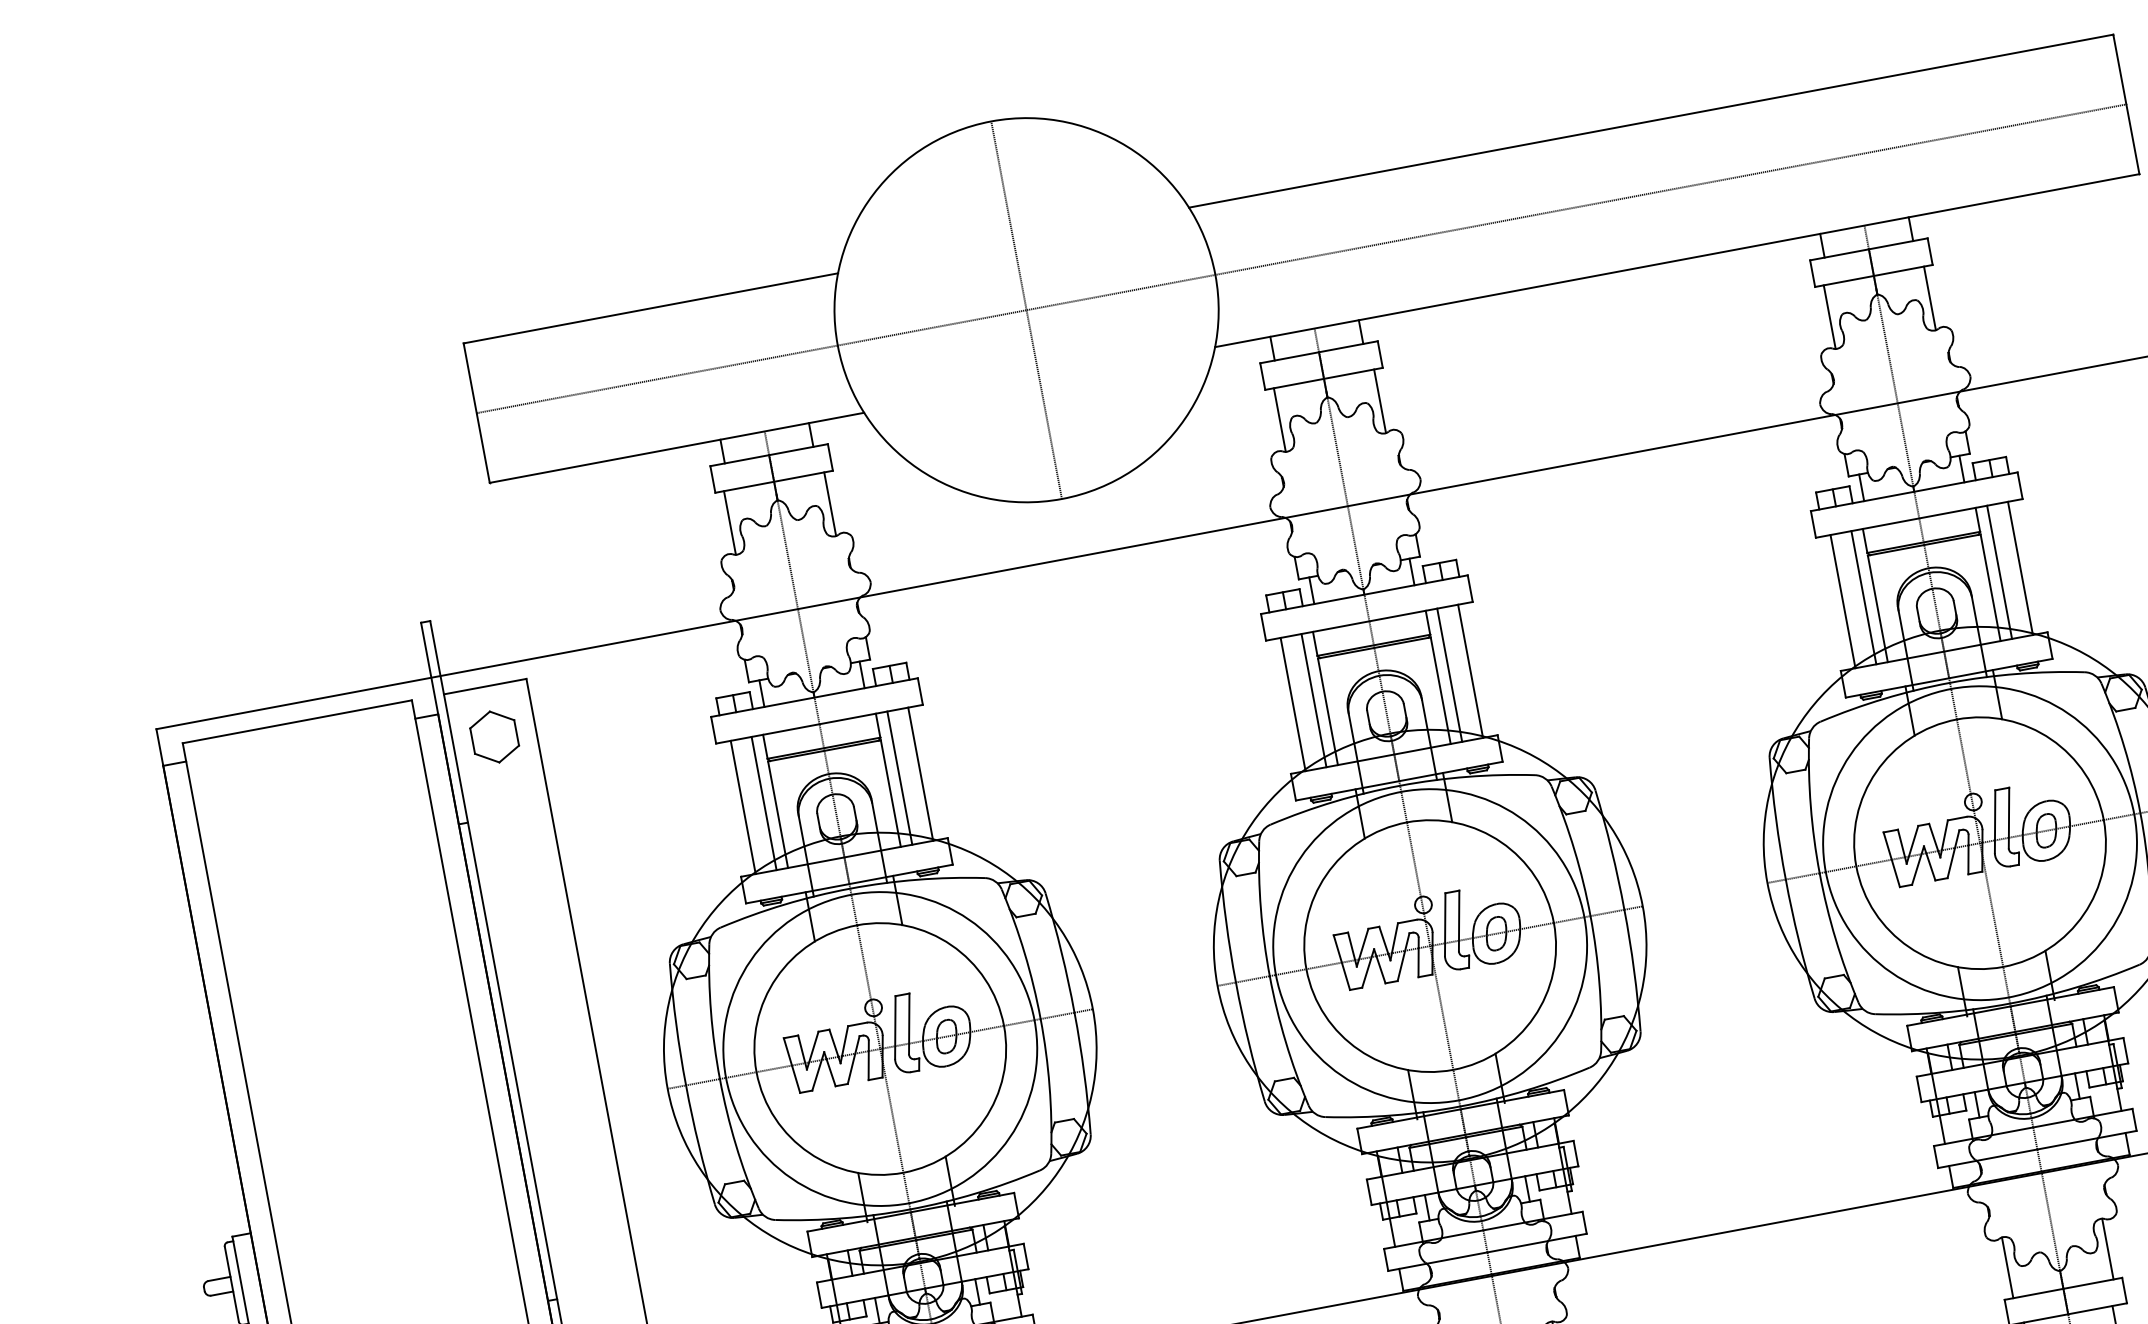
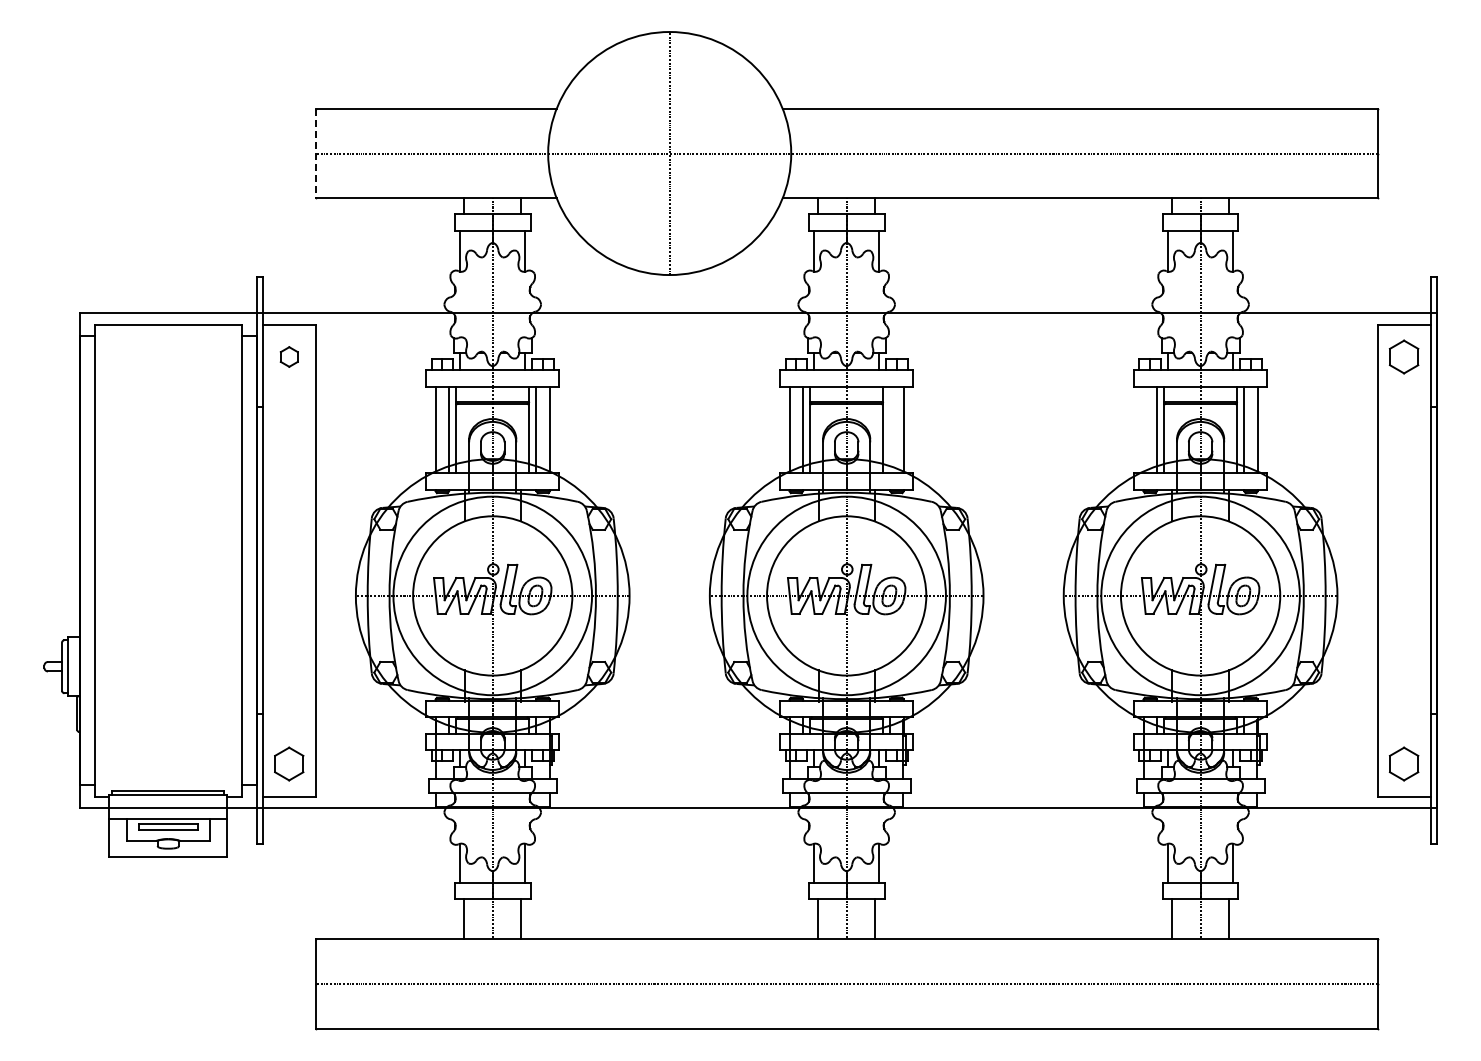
line: (476, 413) -> (315, 153), solid -> dashed
line: (1842, 601) -> (1143, 429), removed
line: (1449, 674) -> (890, 429), removed
part: (494, 736) -> (289, 356), size x0.6

